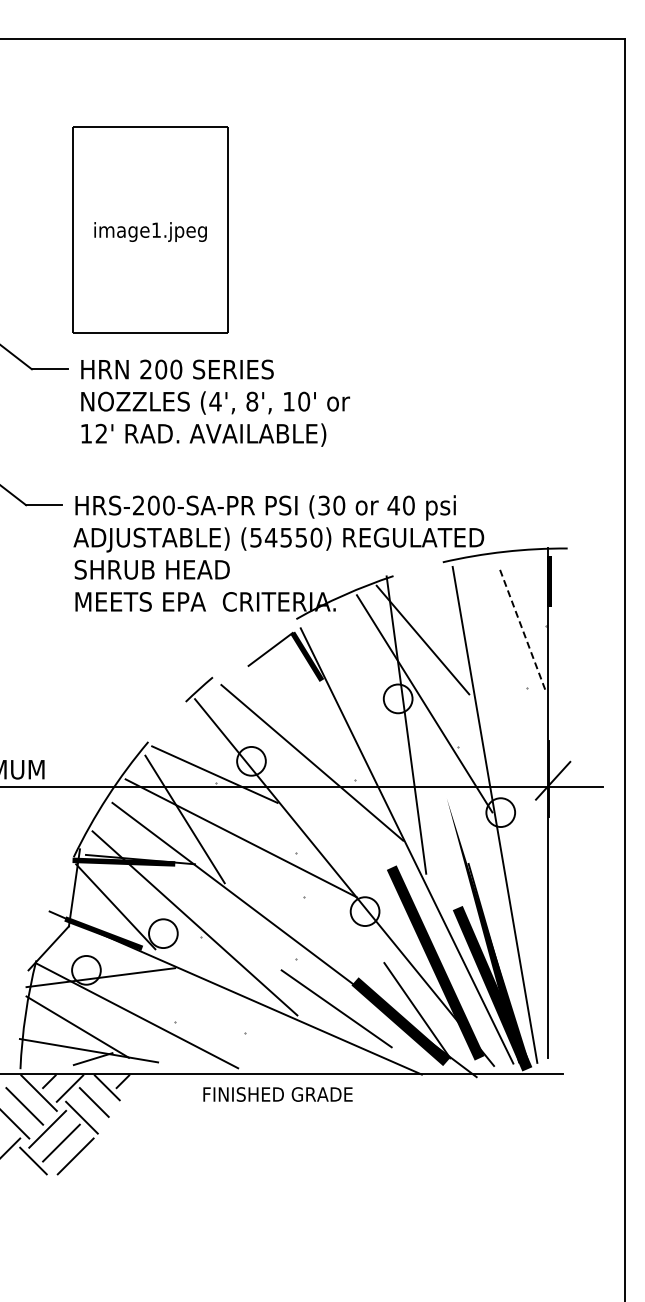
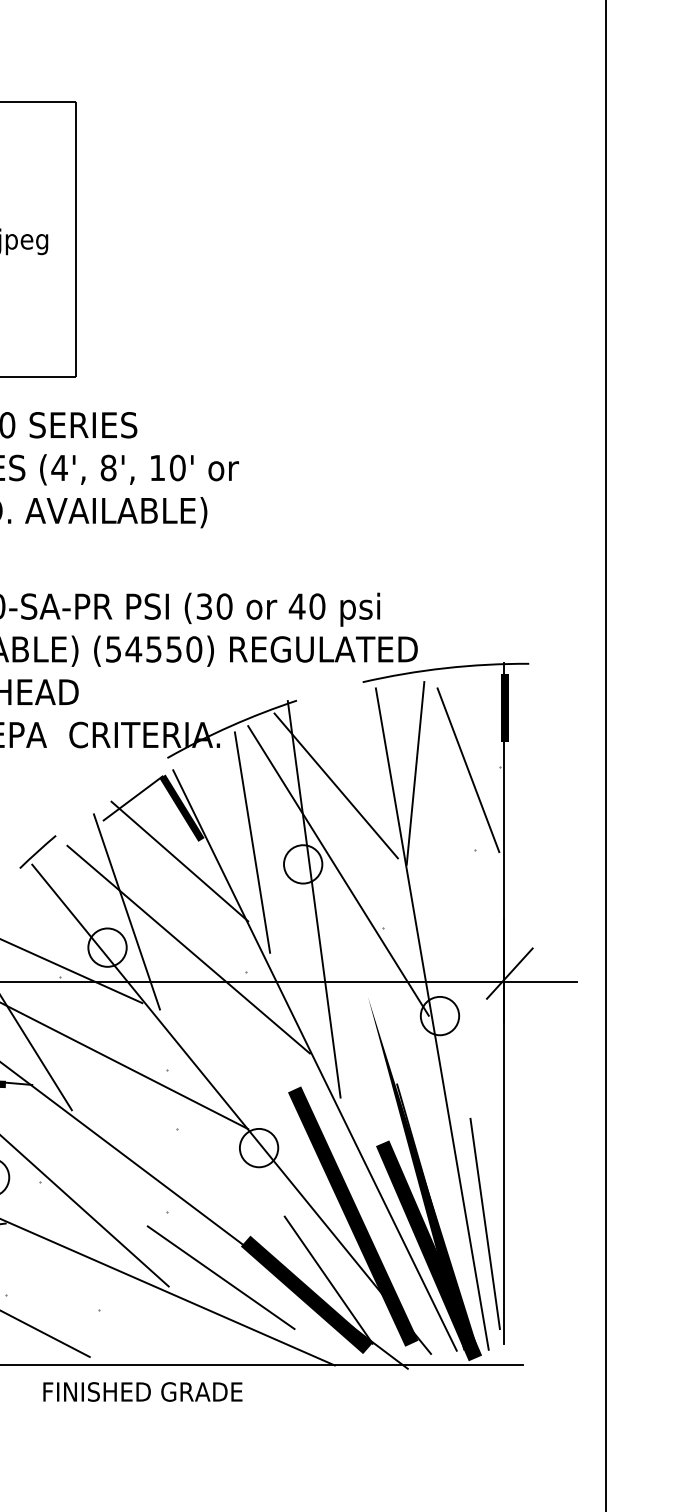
line: (522, 628) -> (468, 770), dashed -> solid
line: (482, 630) -> (415, 773), added
line: (360, 682) -> (252, 842), added
line: (305, 696) -> (179, 861), added
line: (265, 734) -> (126, 911), added
line: (534, 968) -> (484, 1223), added

